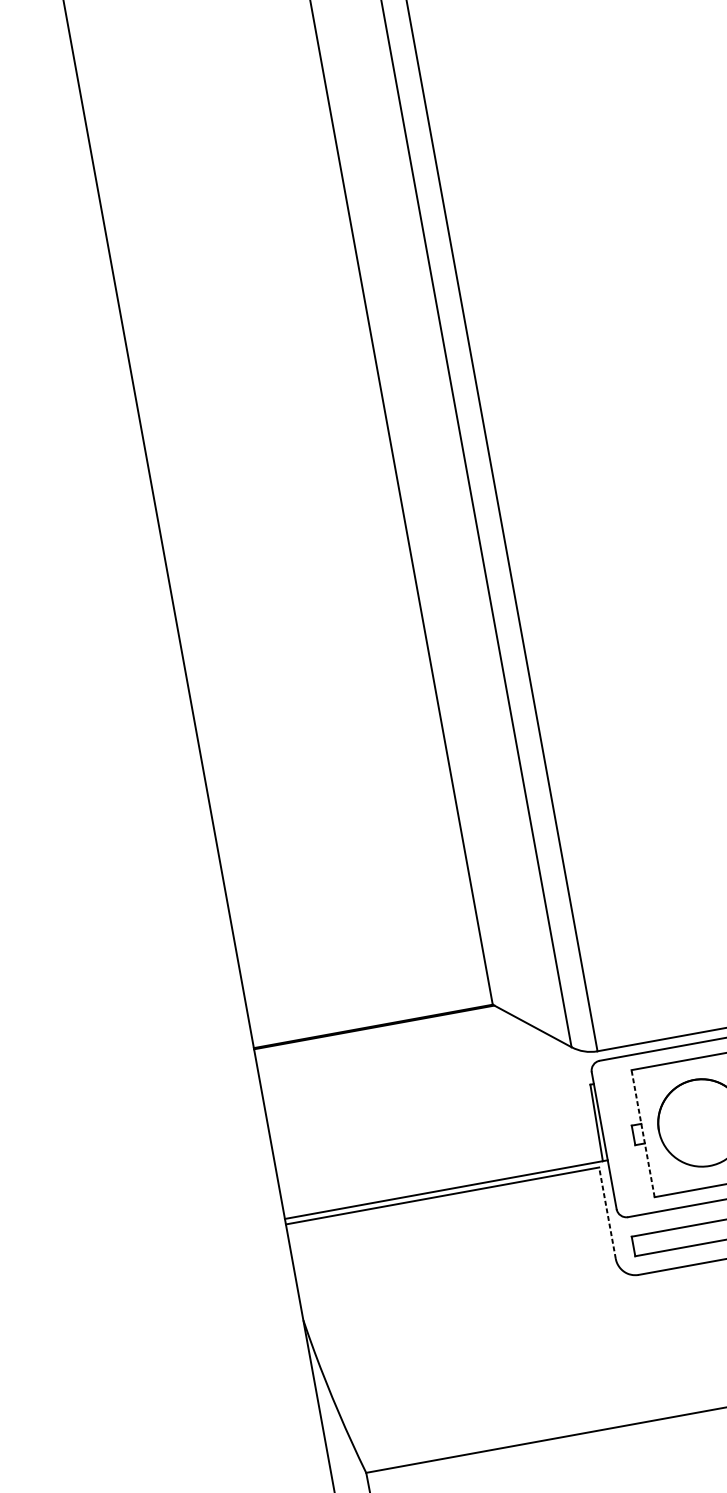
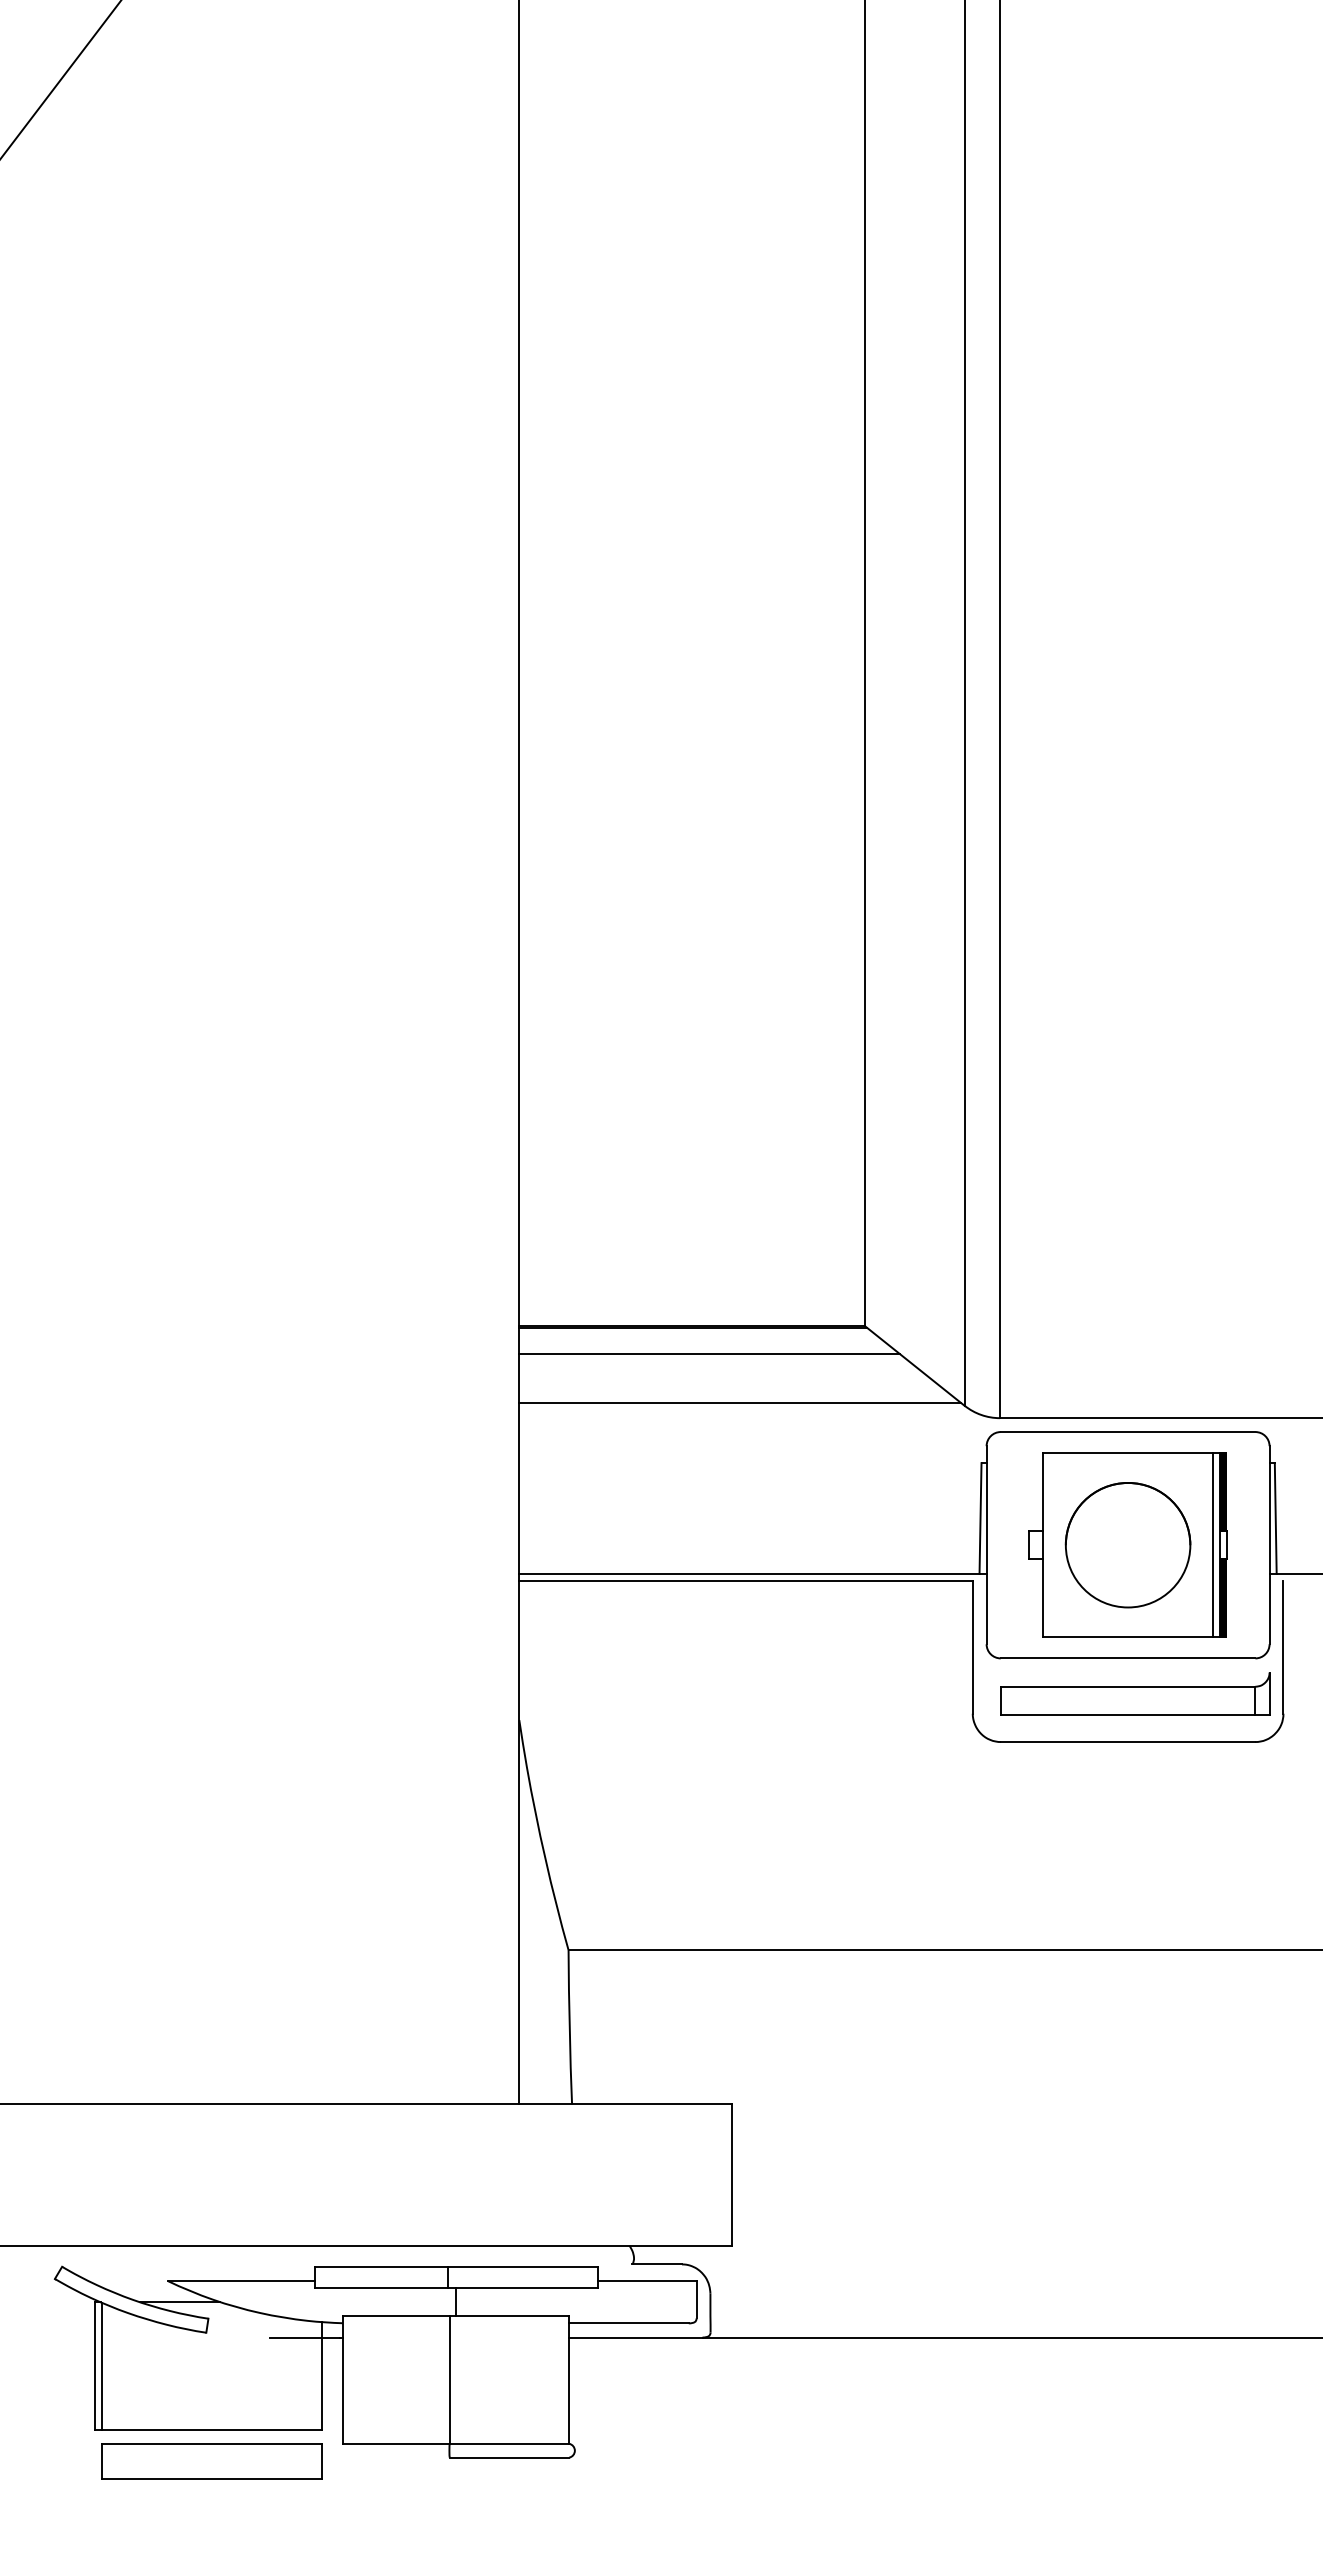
line: (388, 1043) -> (709, 1354), added
line: (416, 1073) -> (740, 1402), added
line: (642, 1133) -> (1042, 1545), dashed -> solid
line: (607, 1213) -> (972, 1647), dashed -> solid

